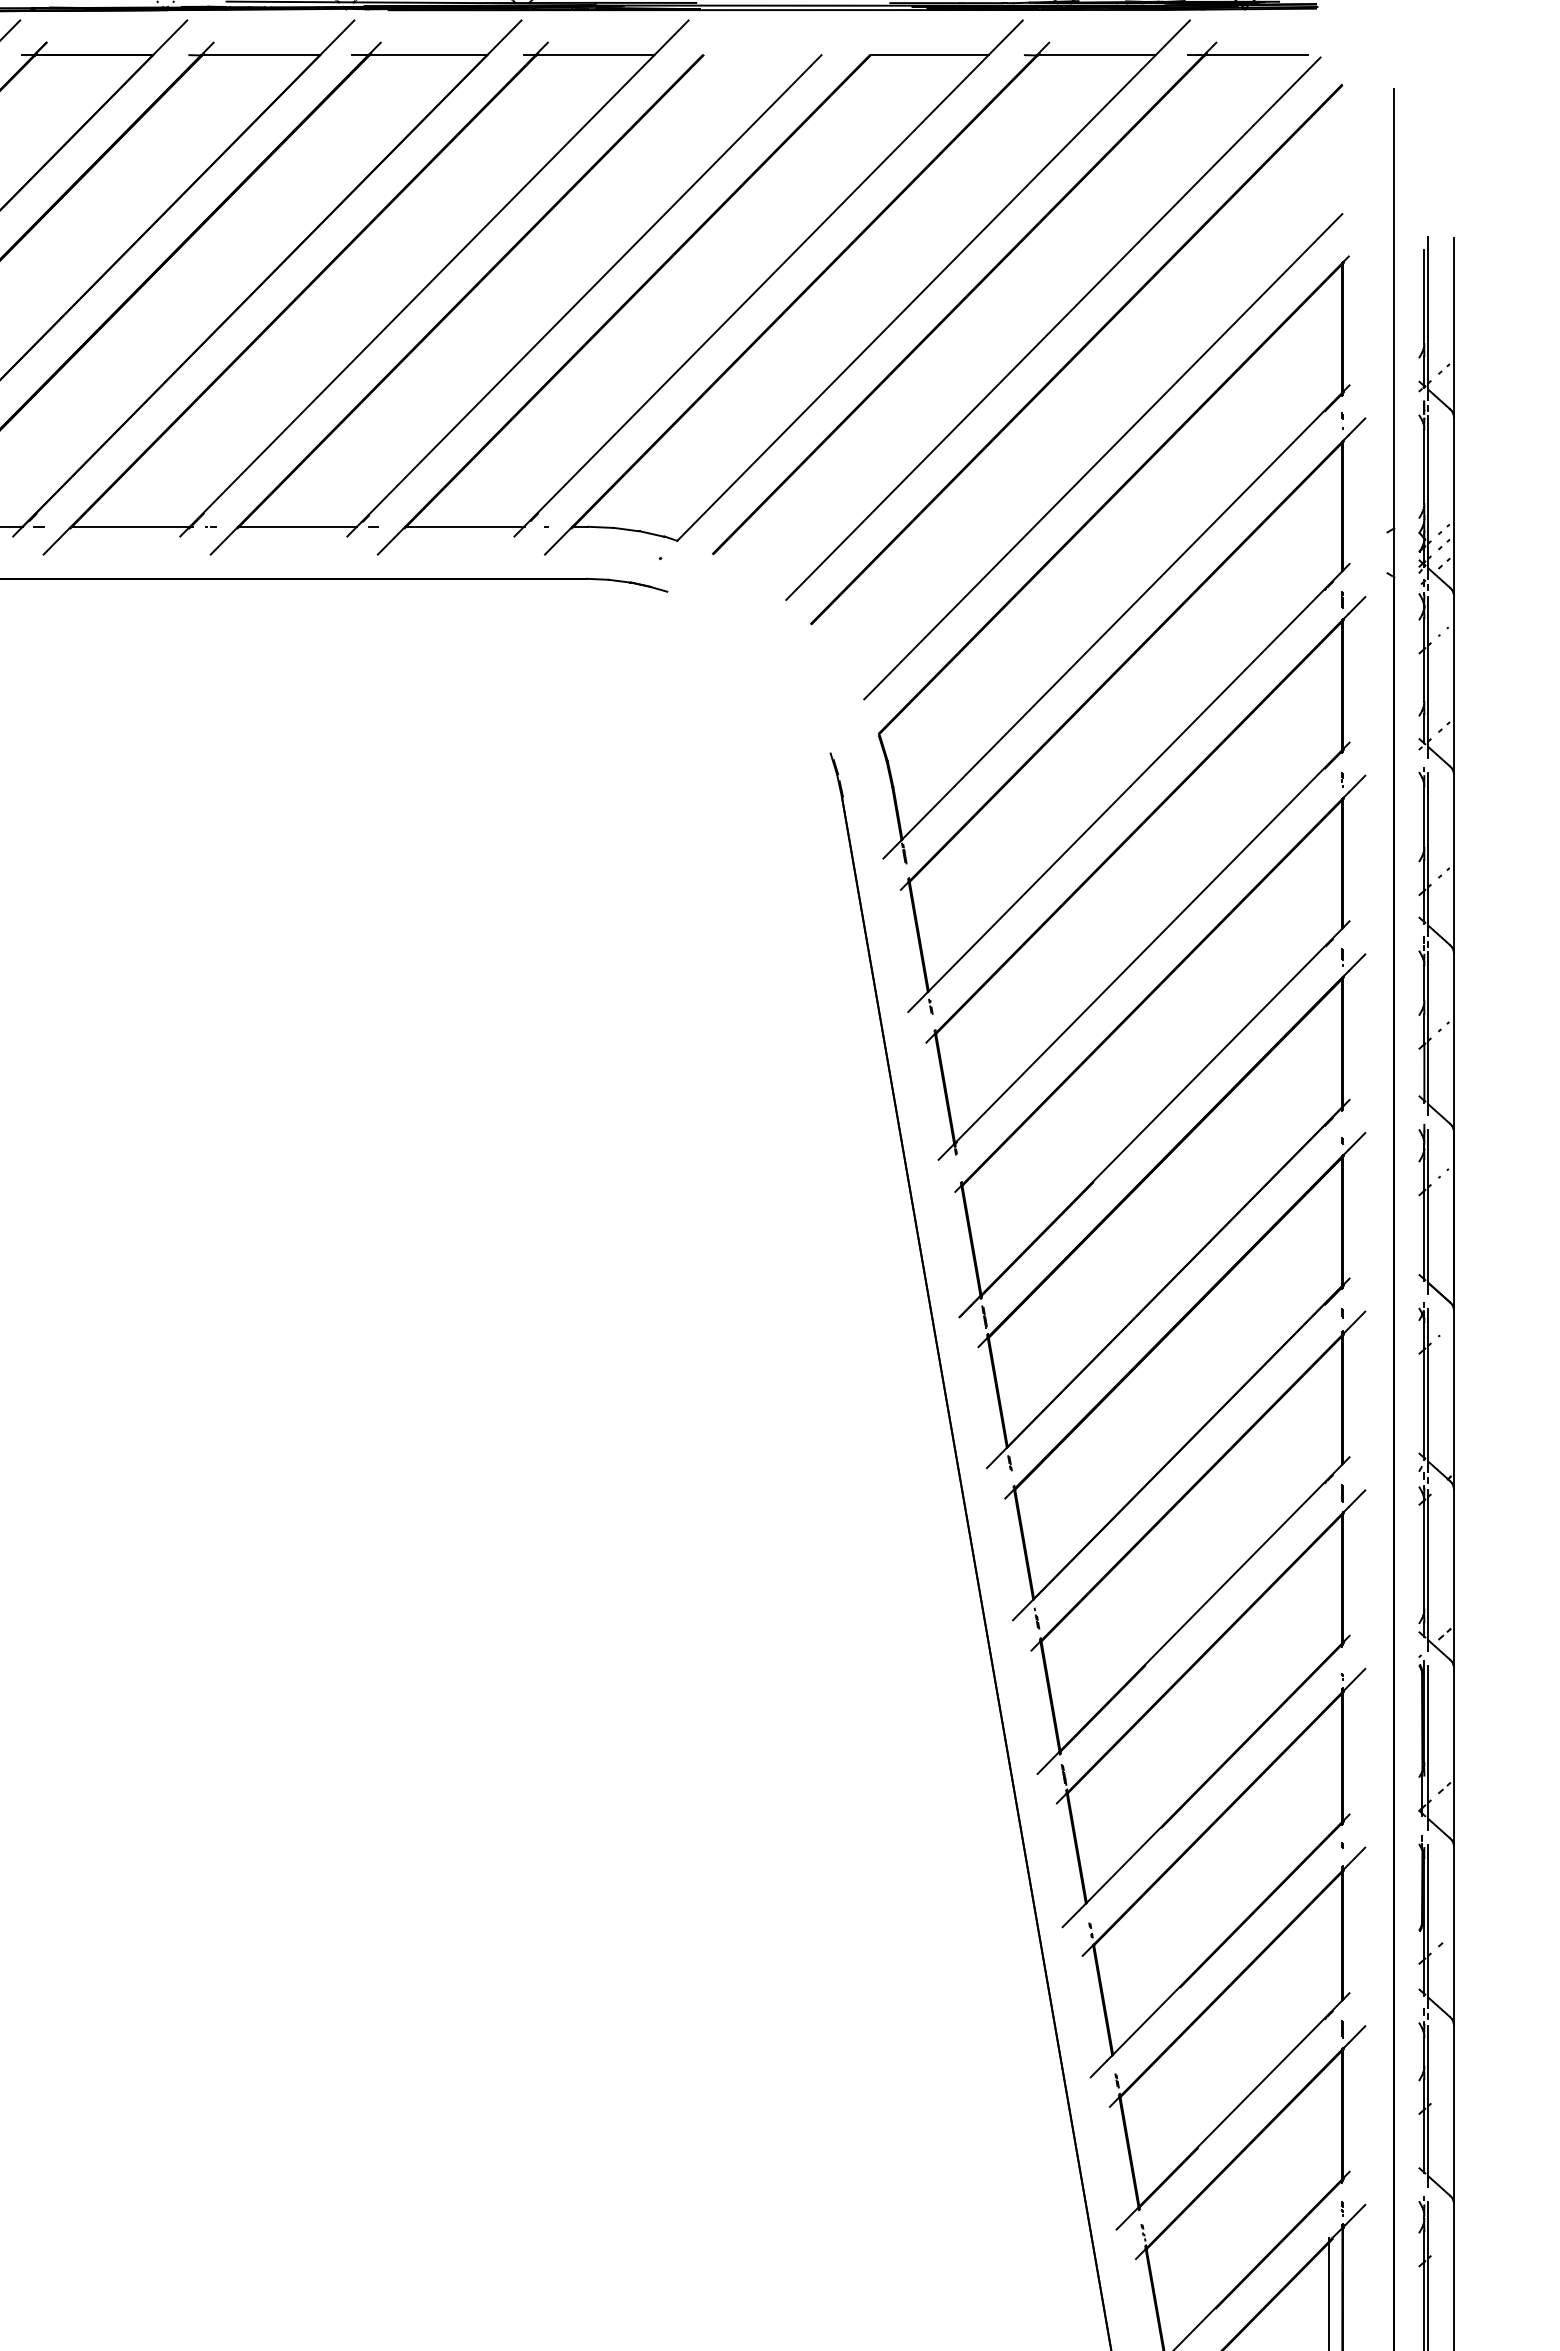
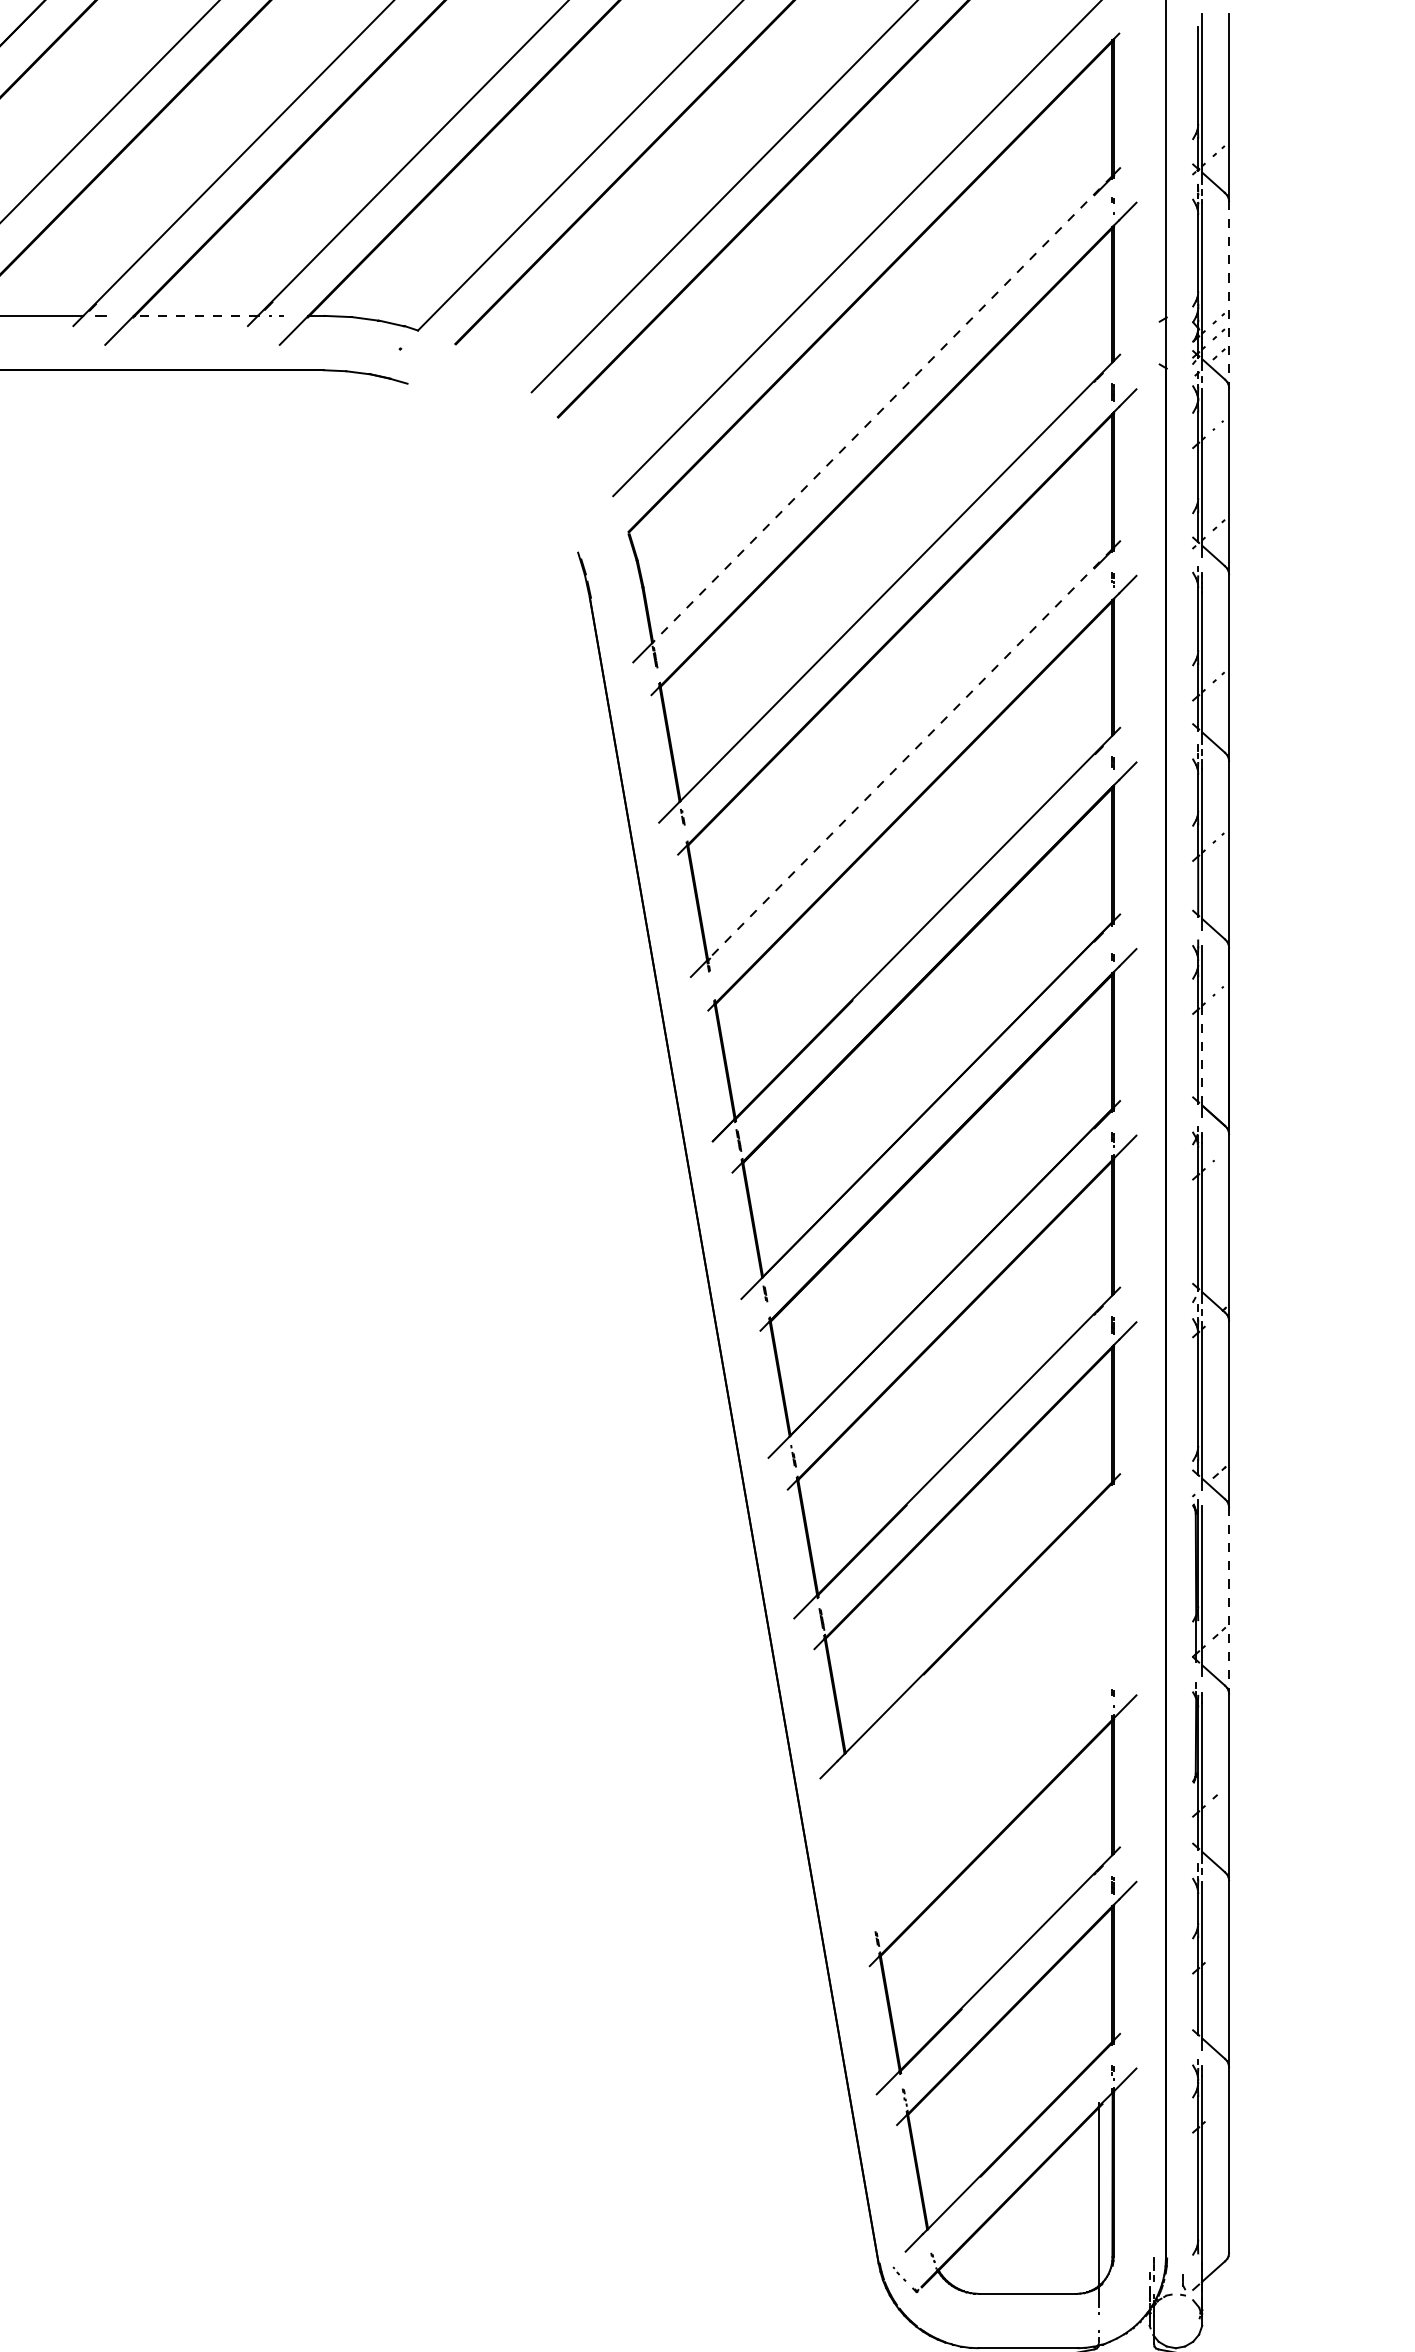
line: (1453, 506) -> (1228, 294), solid -> dashed
line: (465, 526) -> (196, 315), solid -> dashed
line: (1121, 616) -> (881, 409), solid -> dashed
line: (1148, 946) -> (910, 754), solid -> dashed
line: (1428, 1235) -> (1202, 1056), solid -> dashed
line: (1453, 1757) -> (1228, 1601), solid -> dashed
part: (1223, 1872) -> (988, 1721), removed

